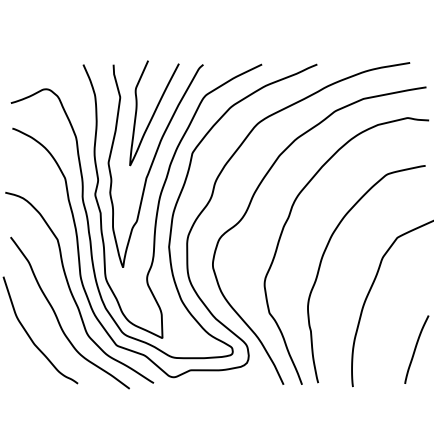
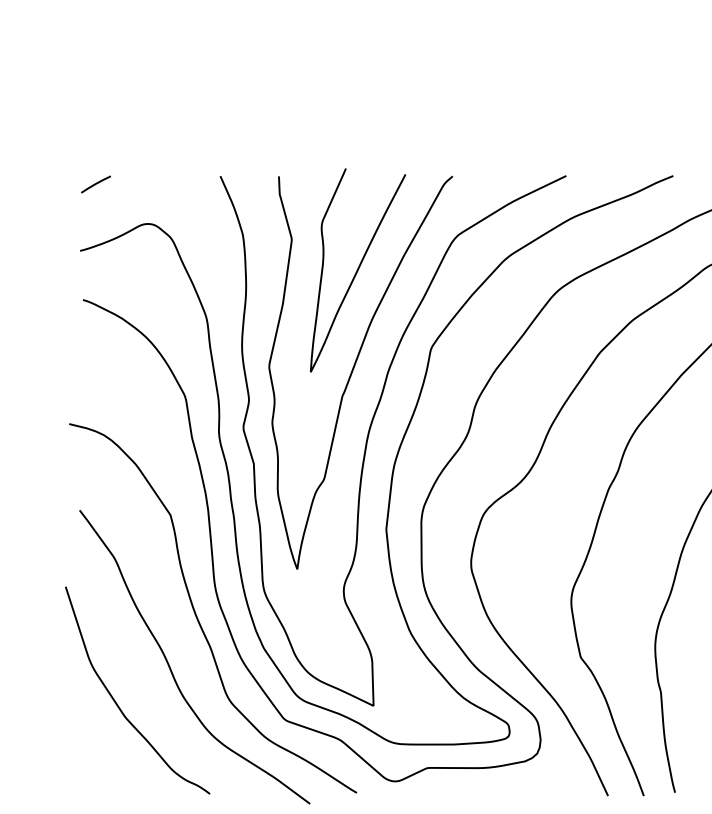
line: (18, 68) -> (94, 183), added

